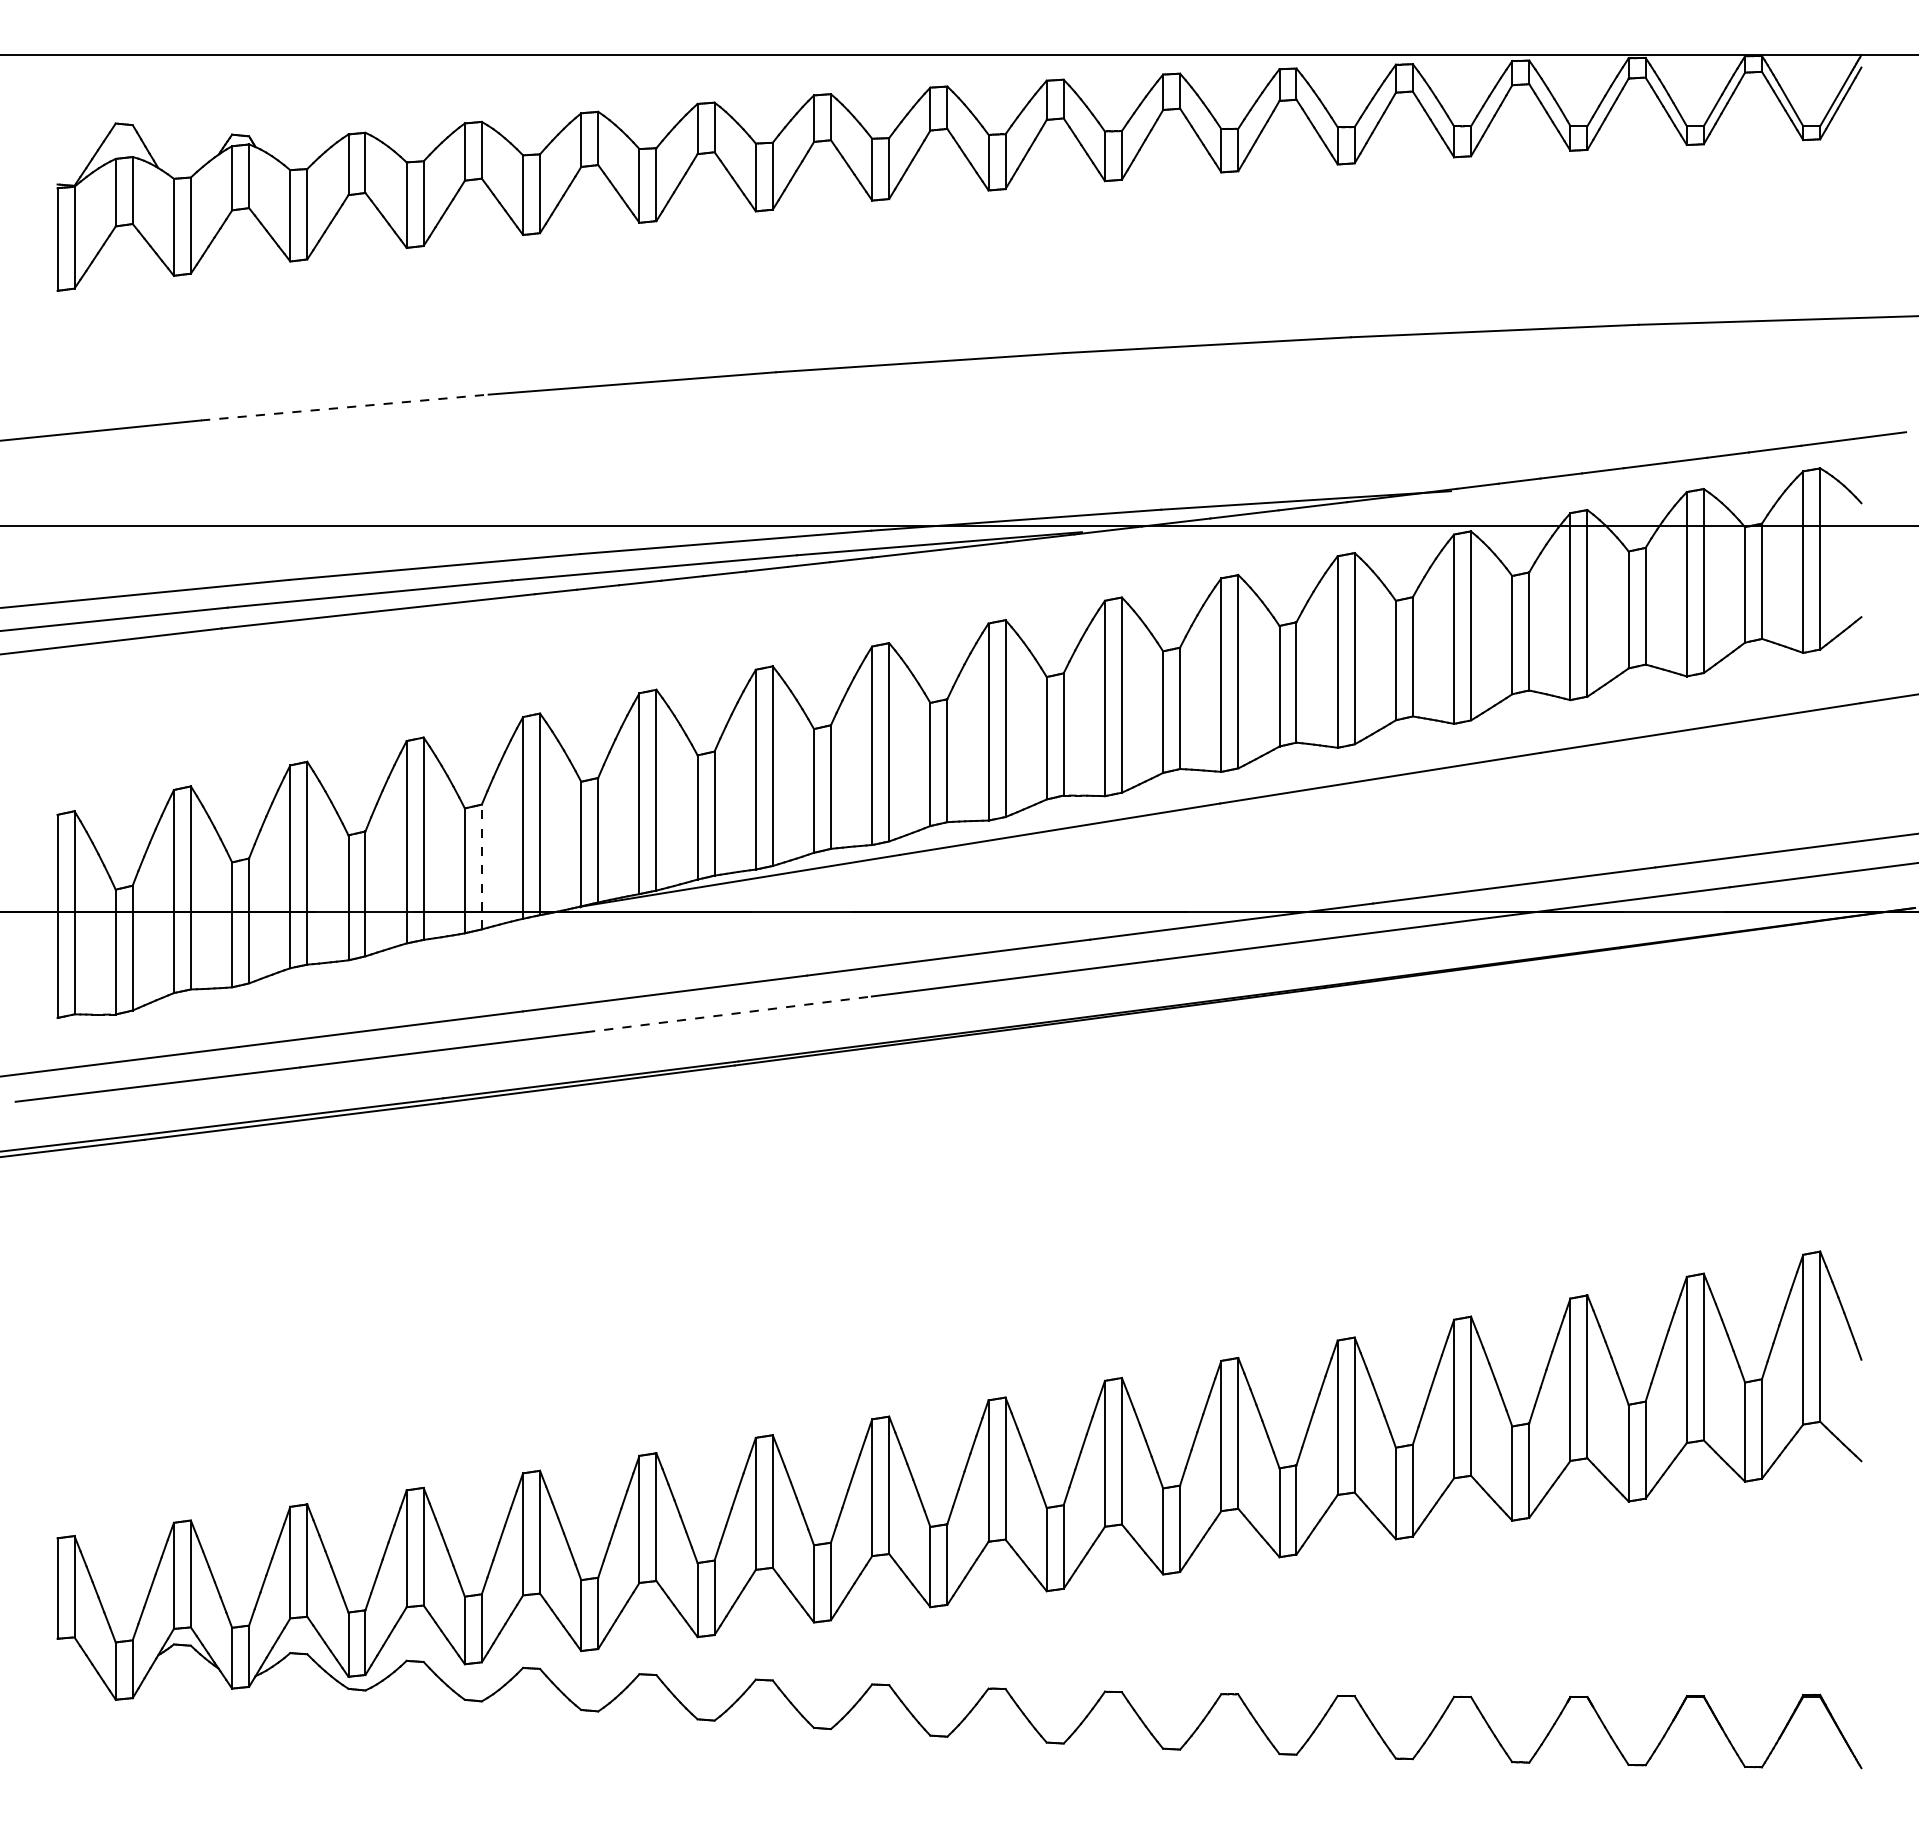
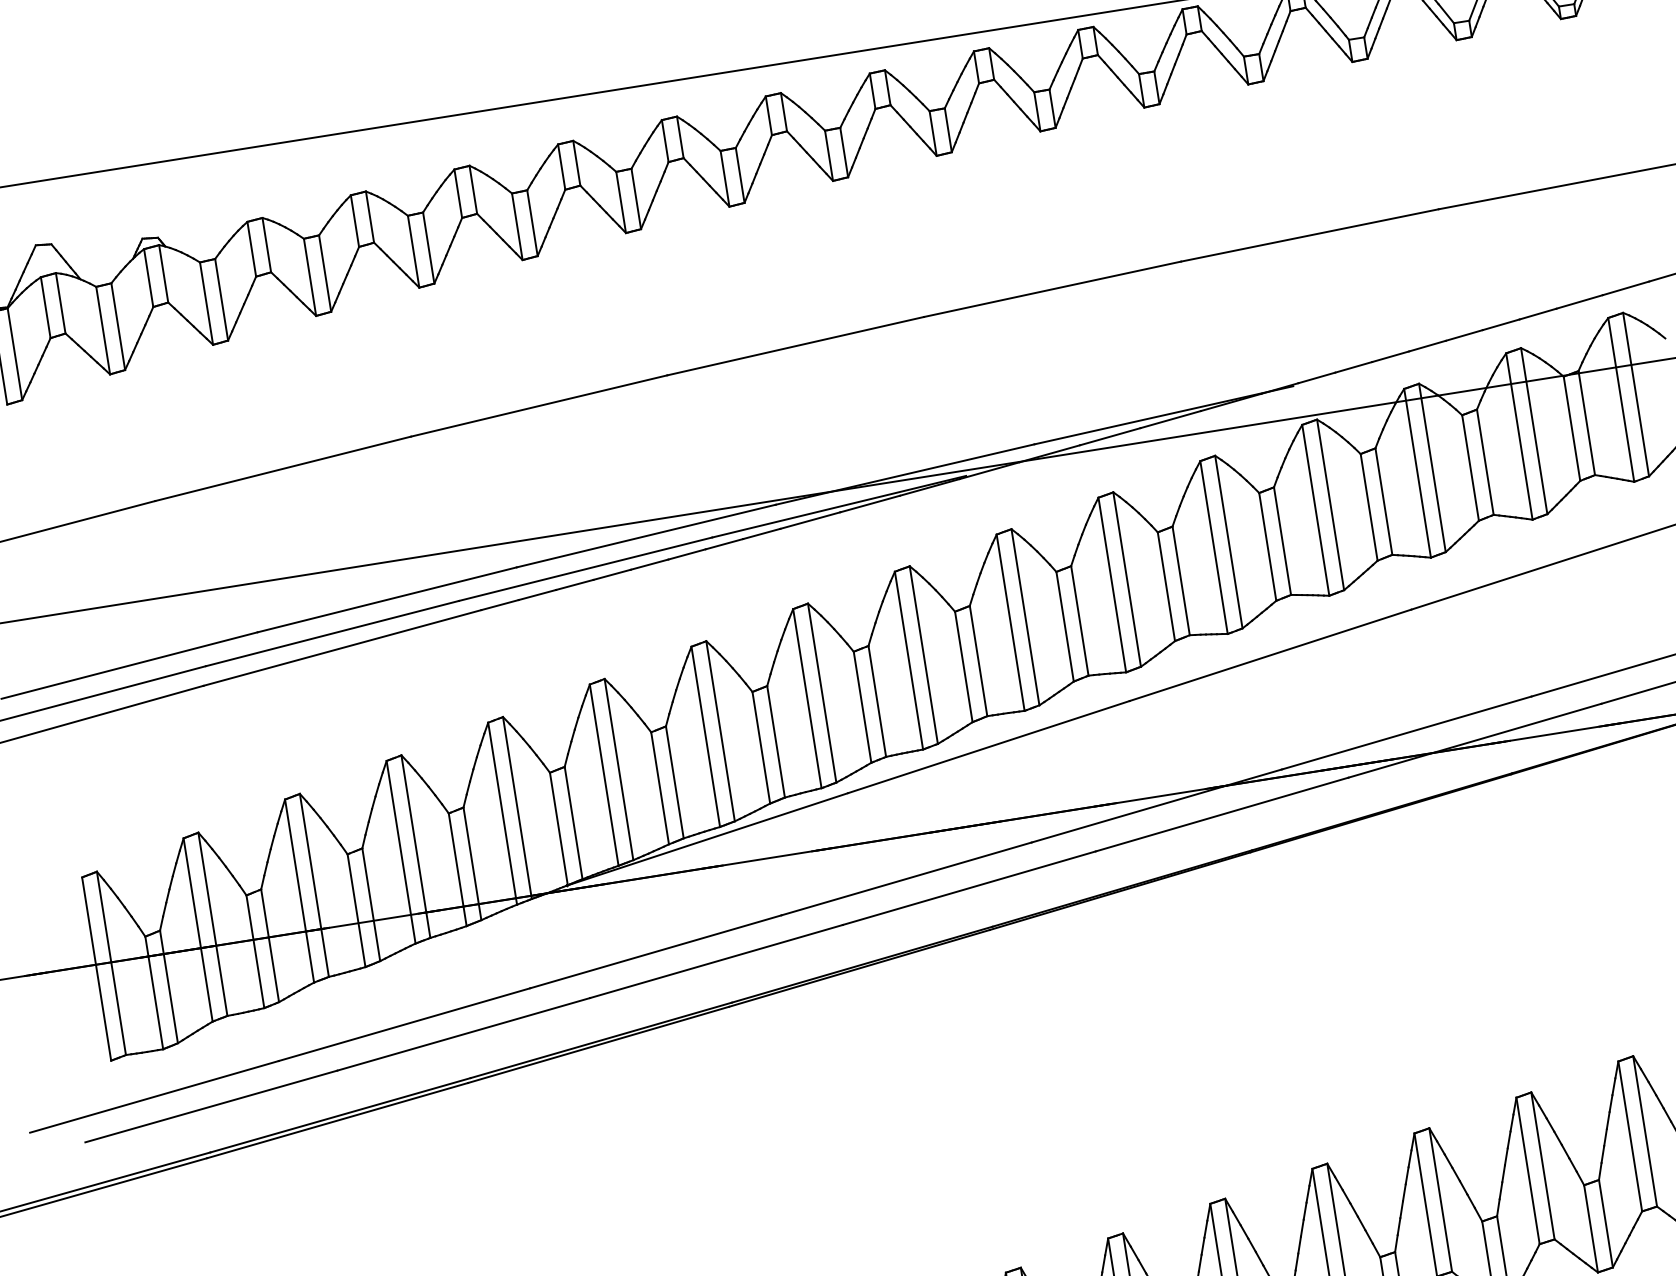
line: (345, 407) -> (283, 468), dashed -> solid
line: (481, 866) -> (472, 863), dashed -> solid
line: (729, 1014) -> (717, 961), dashed -> solid

